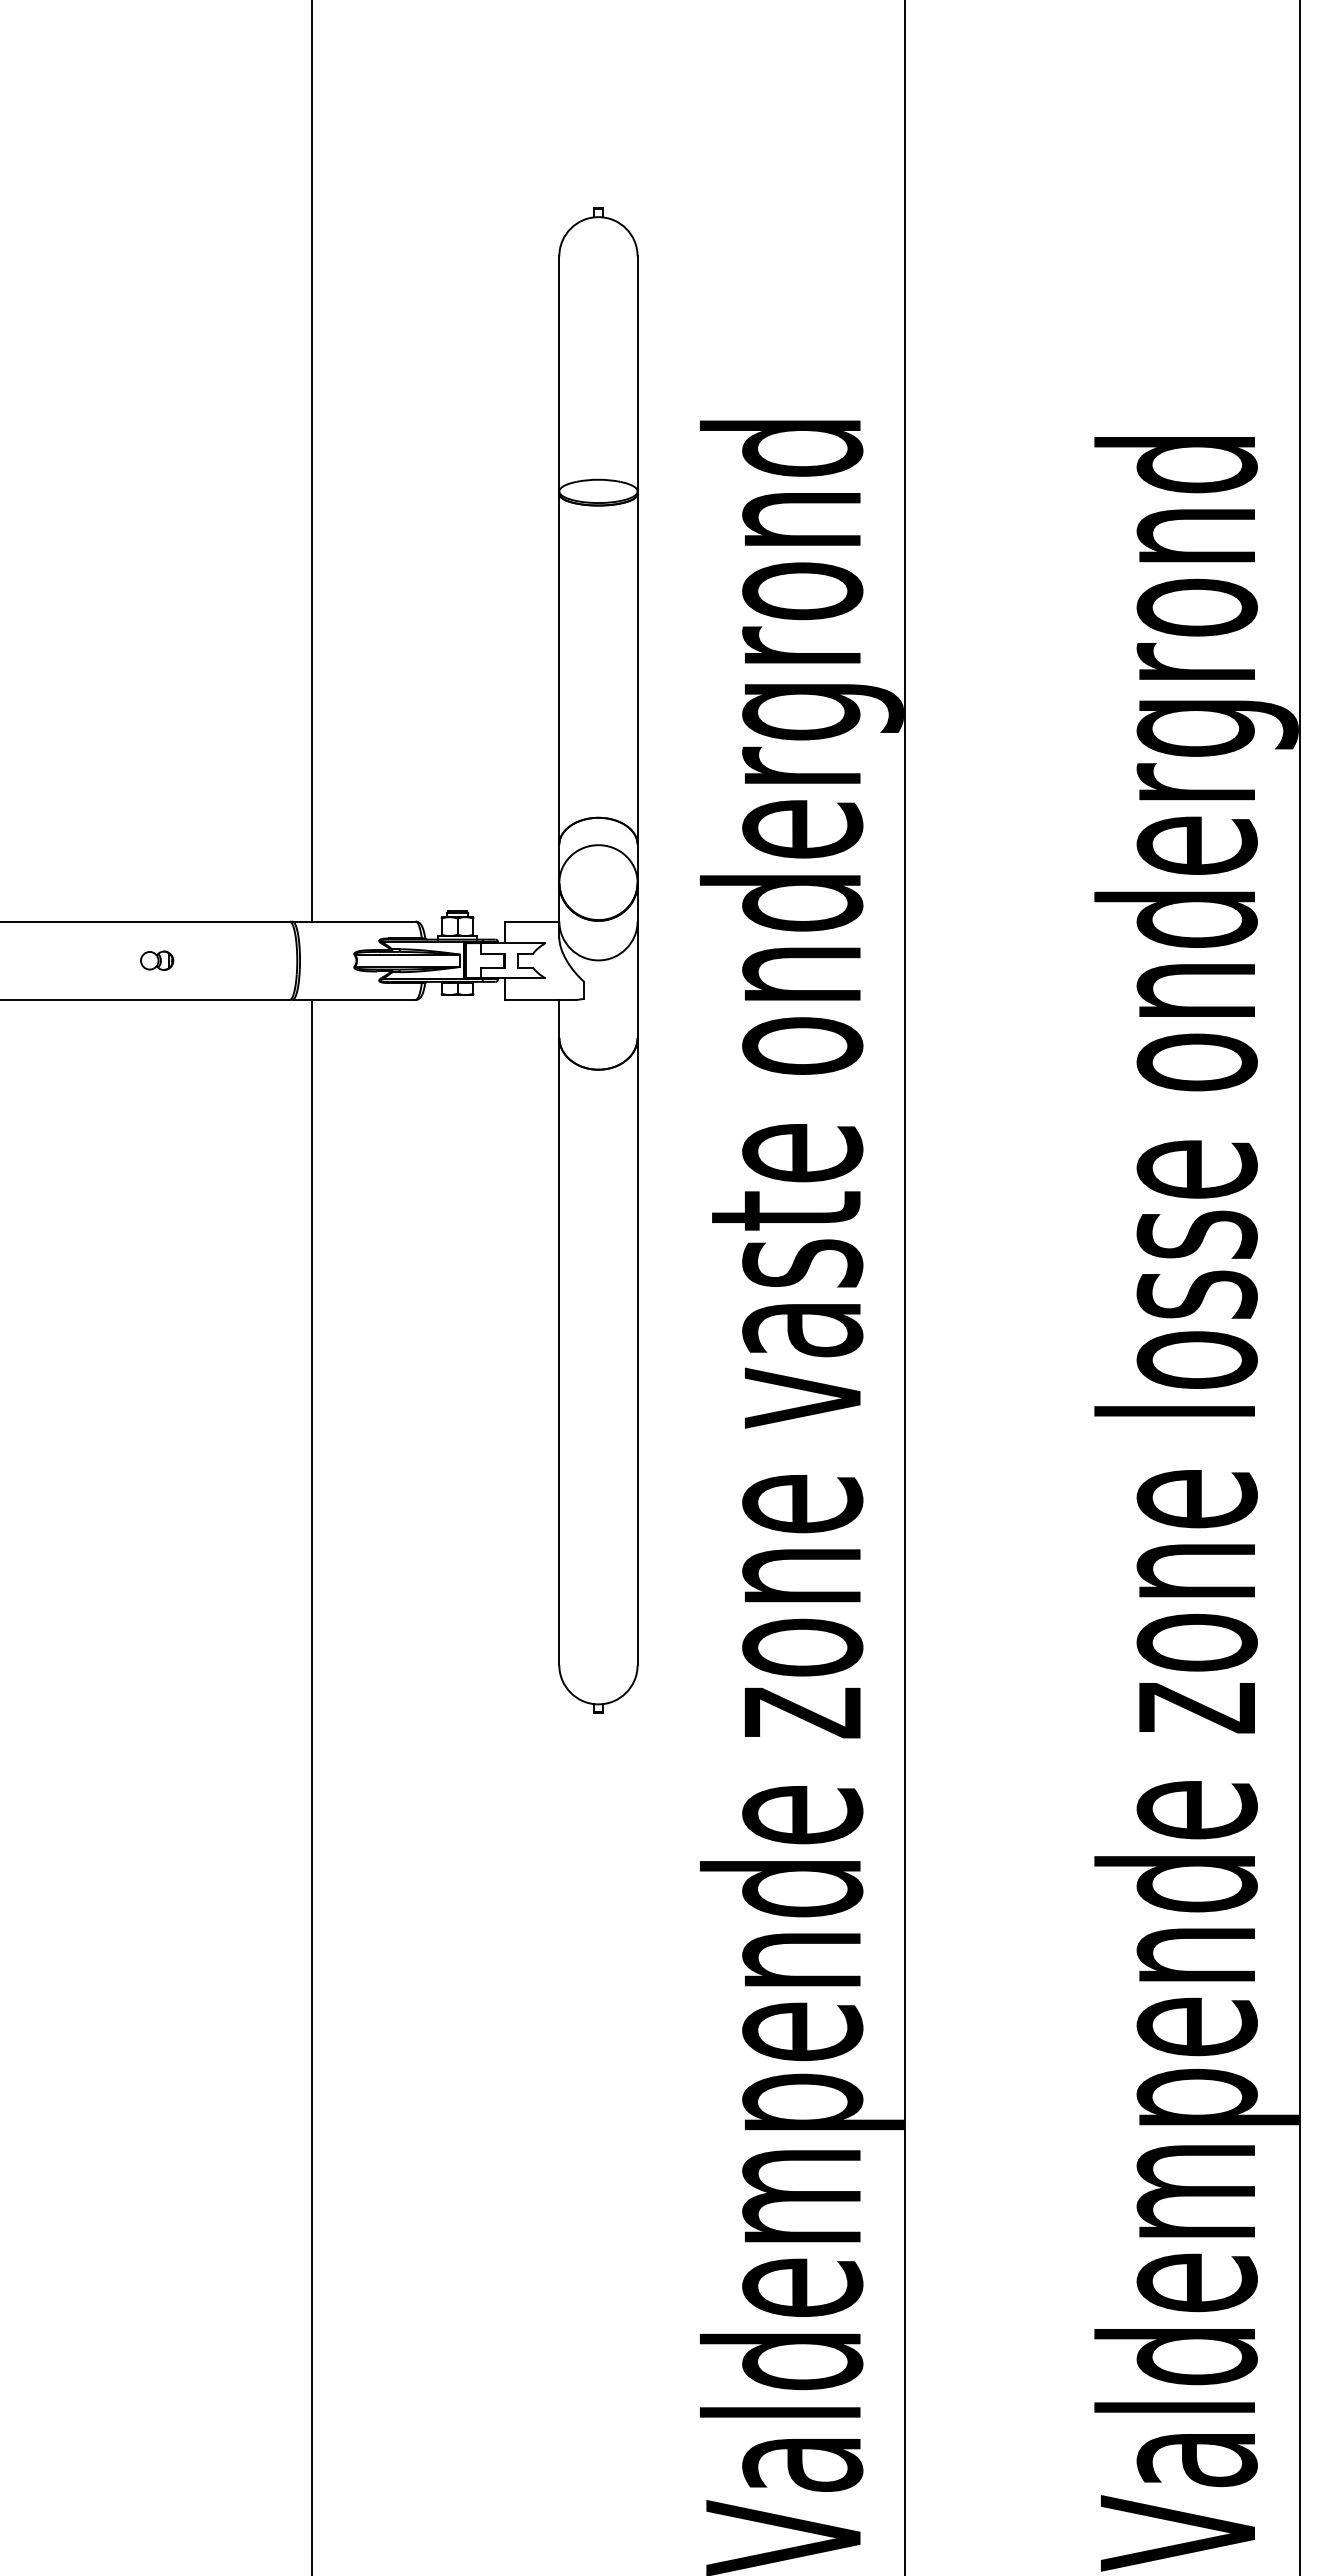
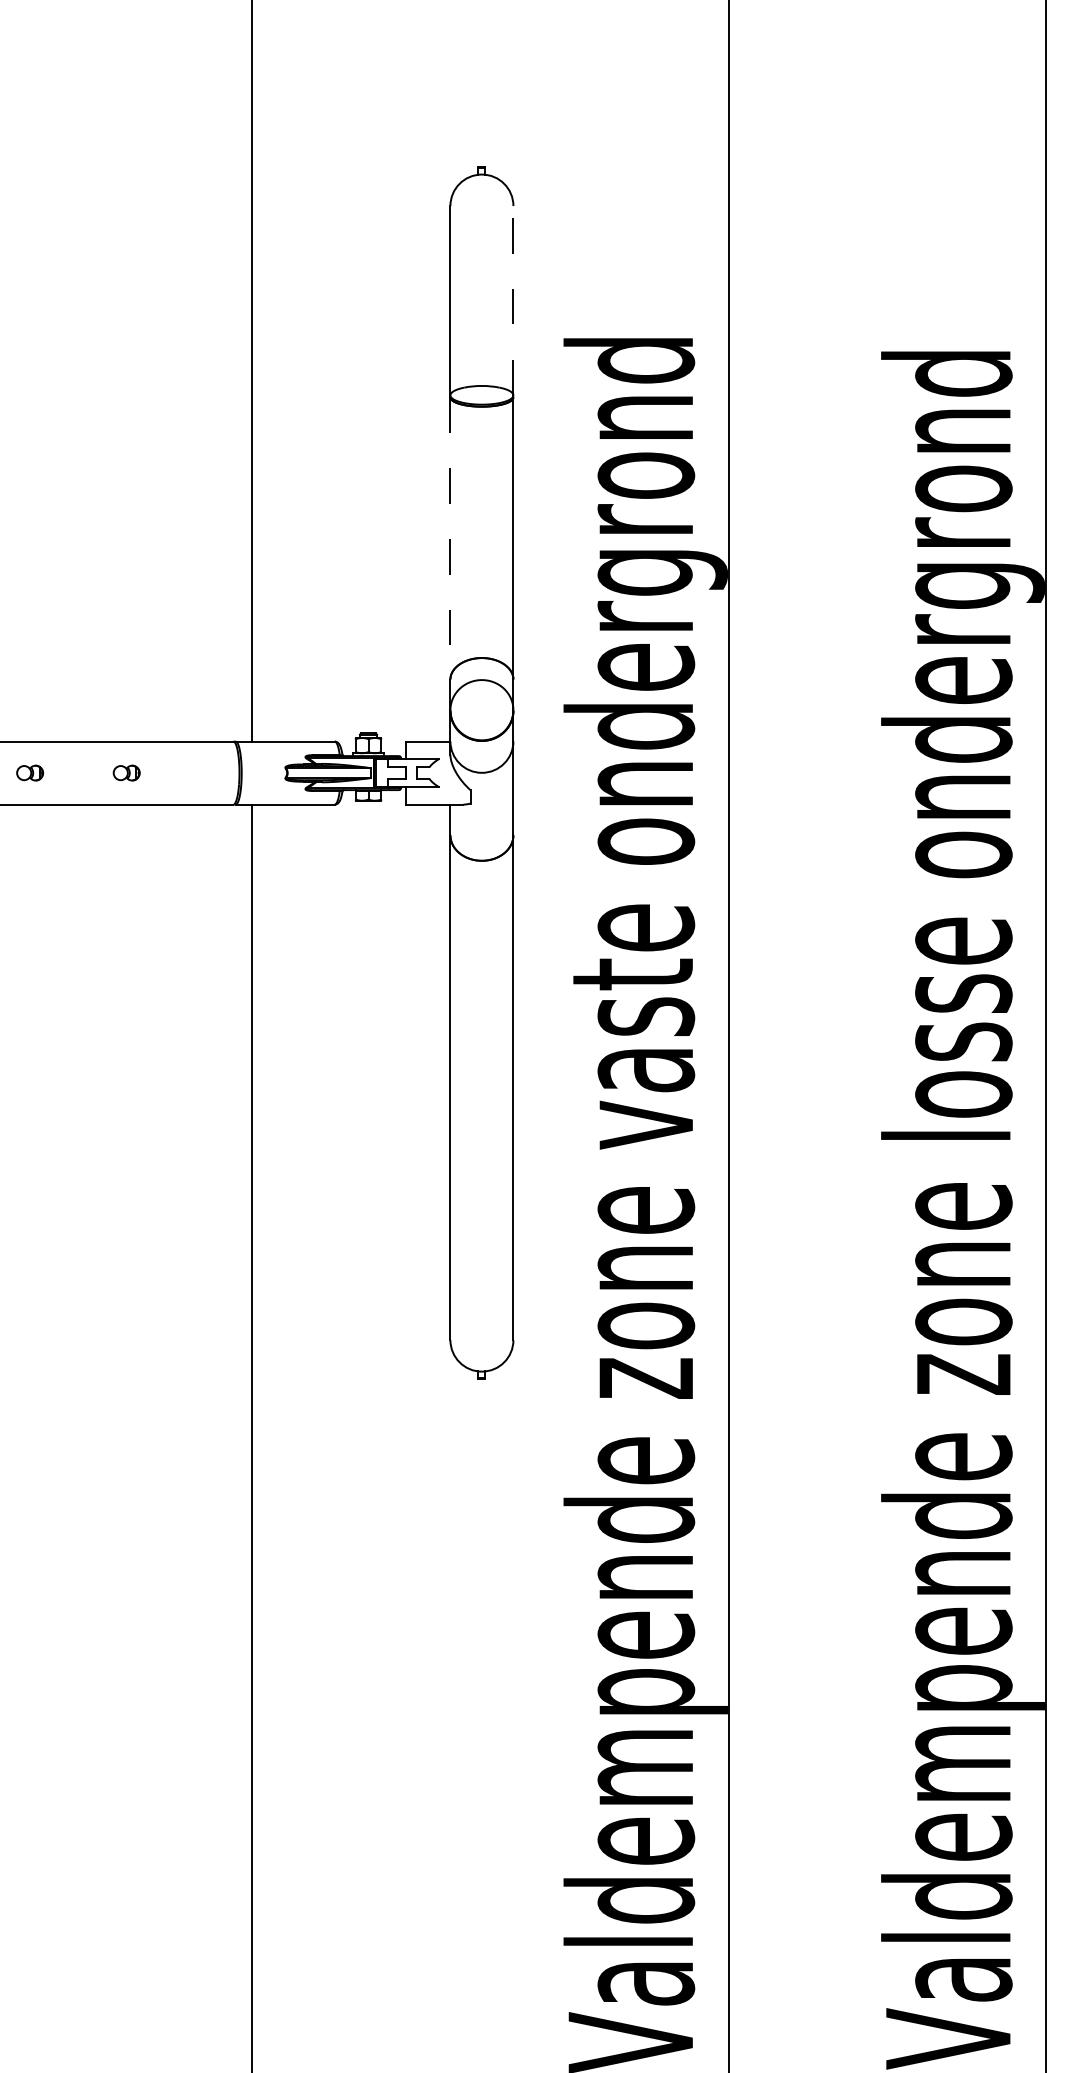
line: (637, 373) -> (513, 300), solid -> dashed
line: (559, 669) -> (450, 538), solid -> dashed
part: (37, 960) -> (30, 772), added

